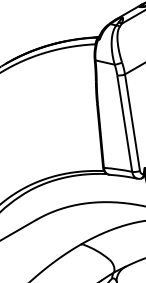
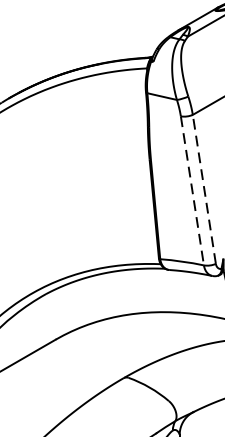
line: (132, 122) -> (204, 189), solid -> dashed
line: (124, 124) -> (192, 192), solid -> dashed

